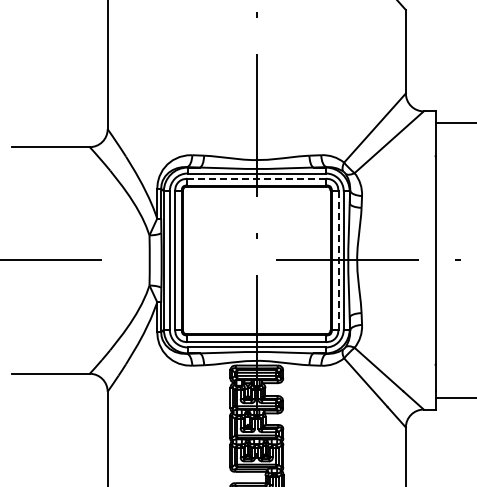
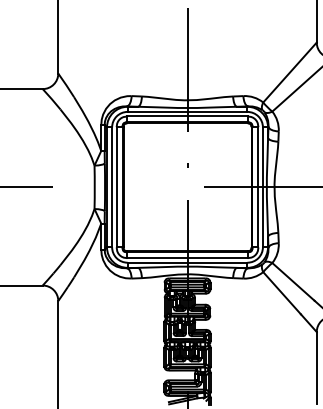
line: (257, 178) -> (188, 116), dashed -> solid
line: (338, 259) -> (258, 186), dashed -> solid

